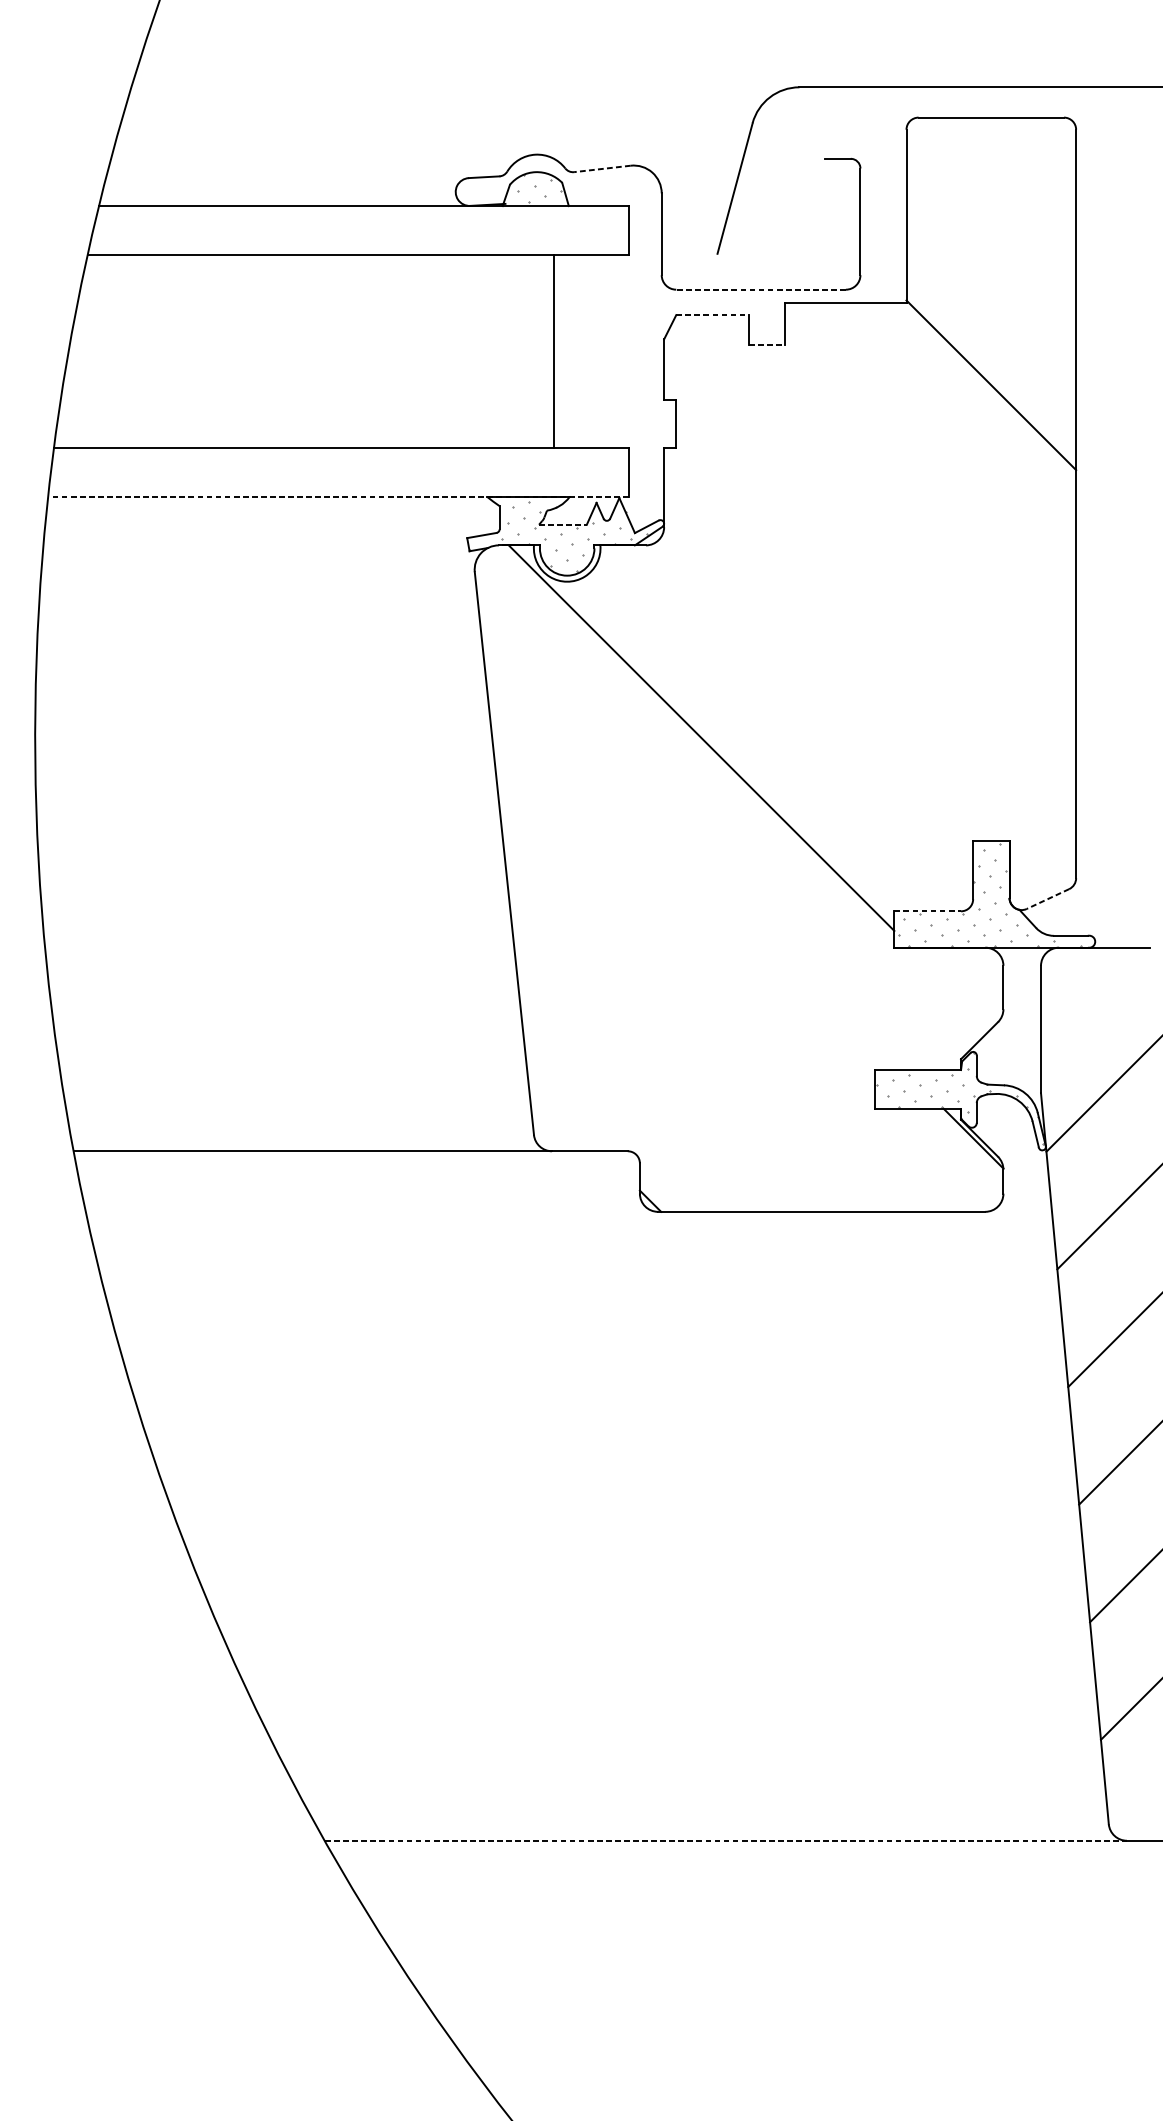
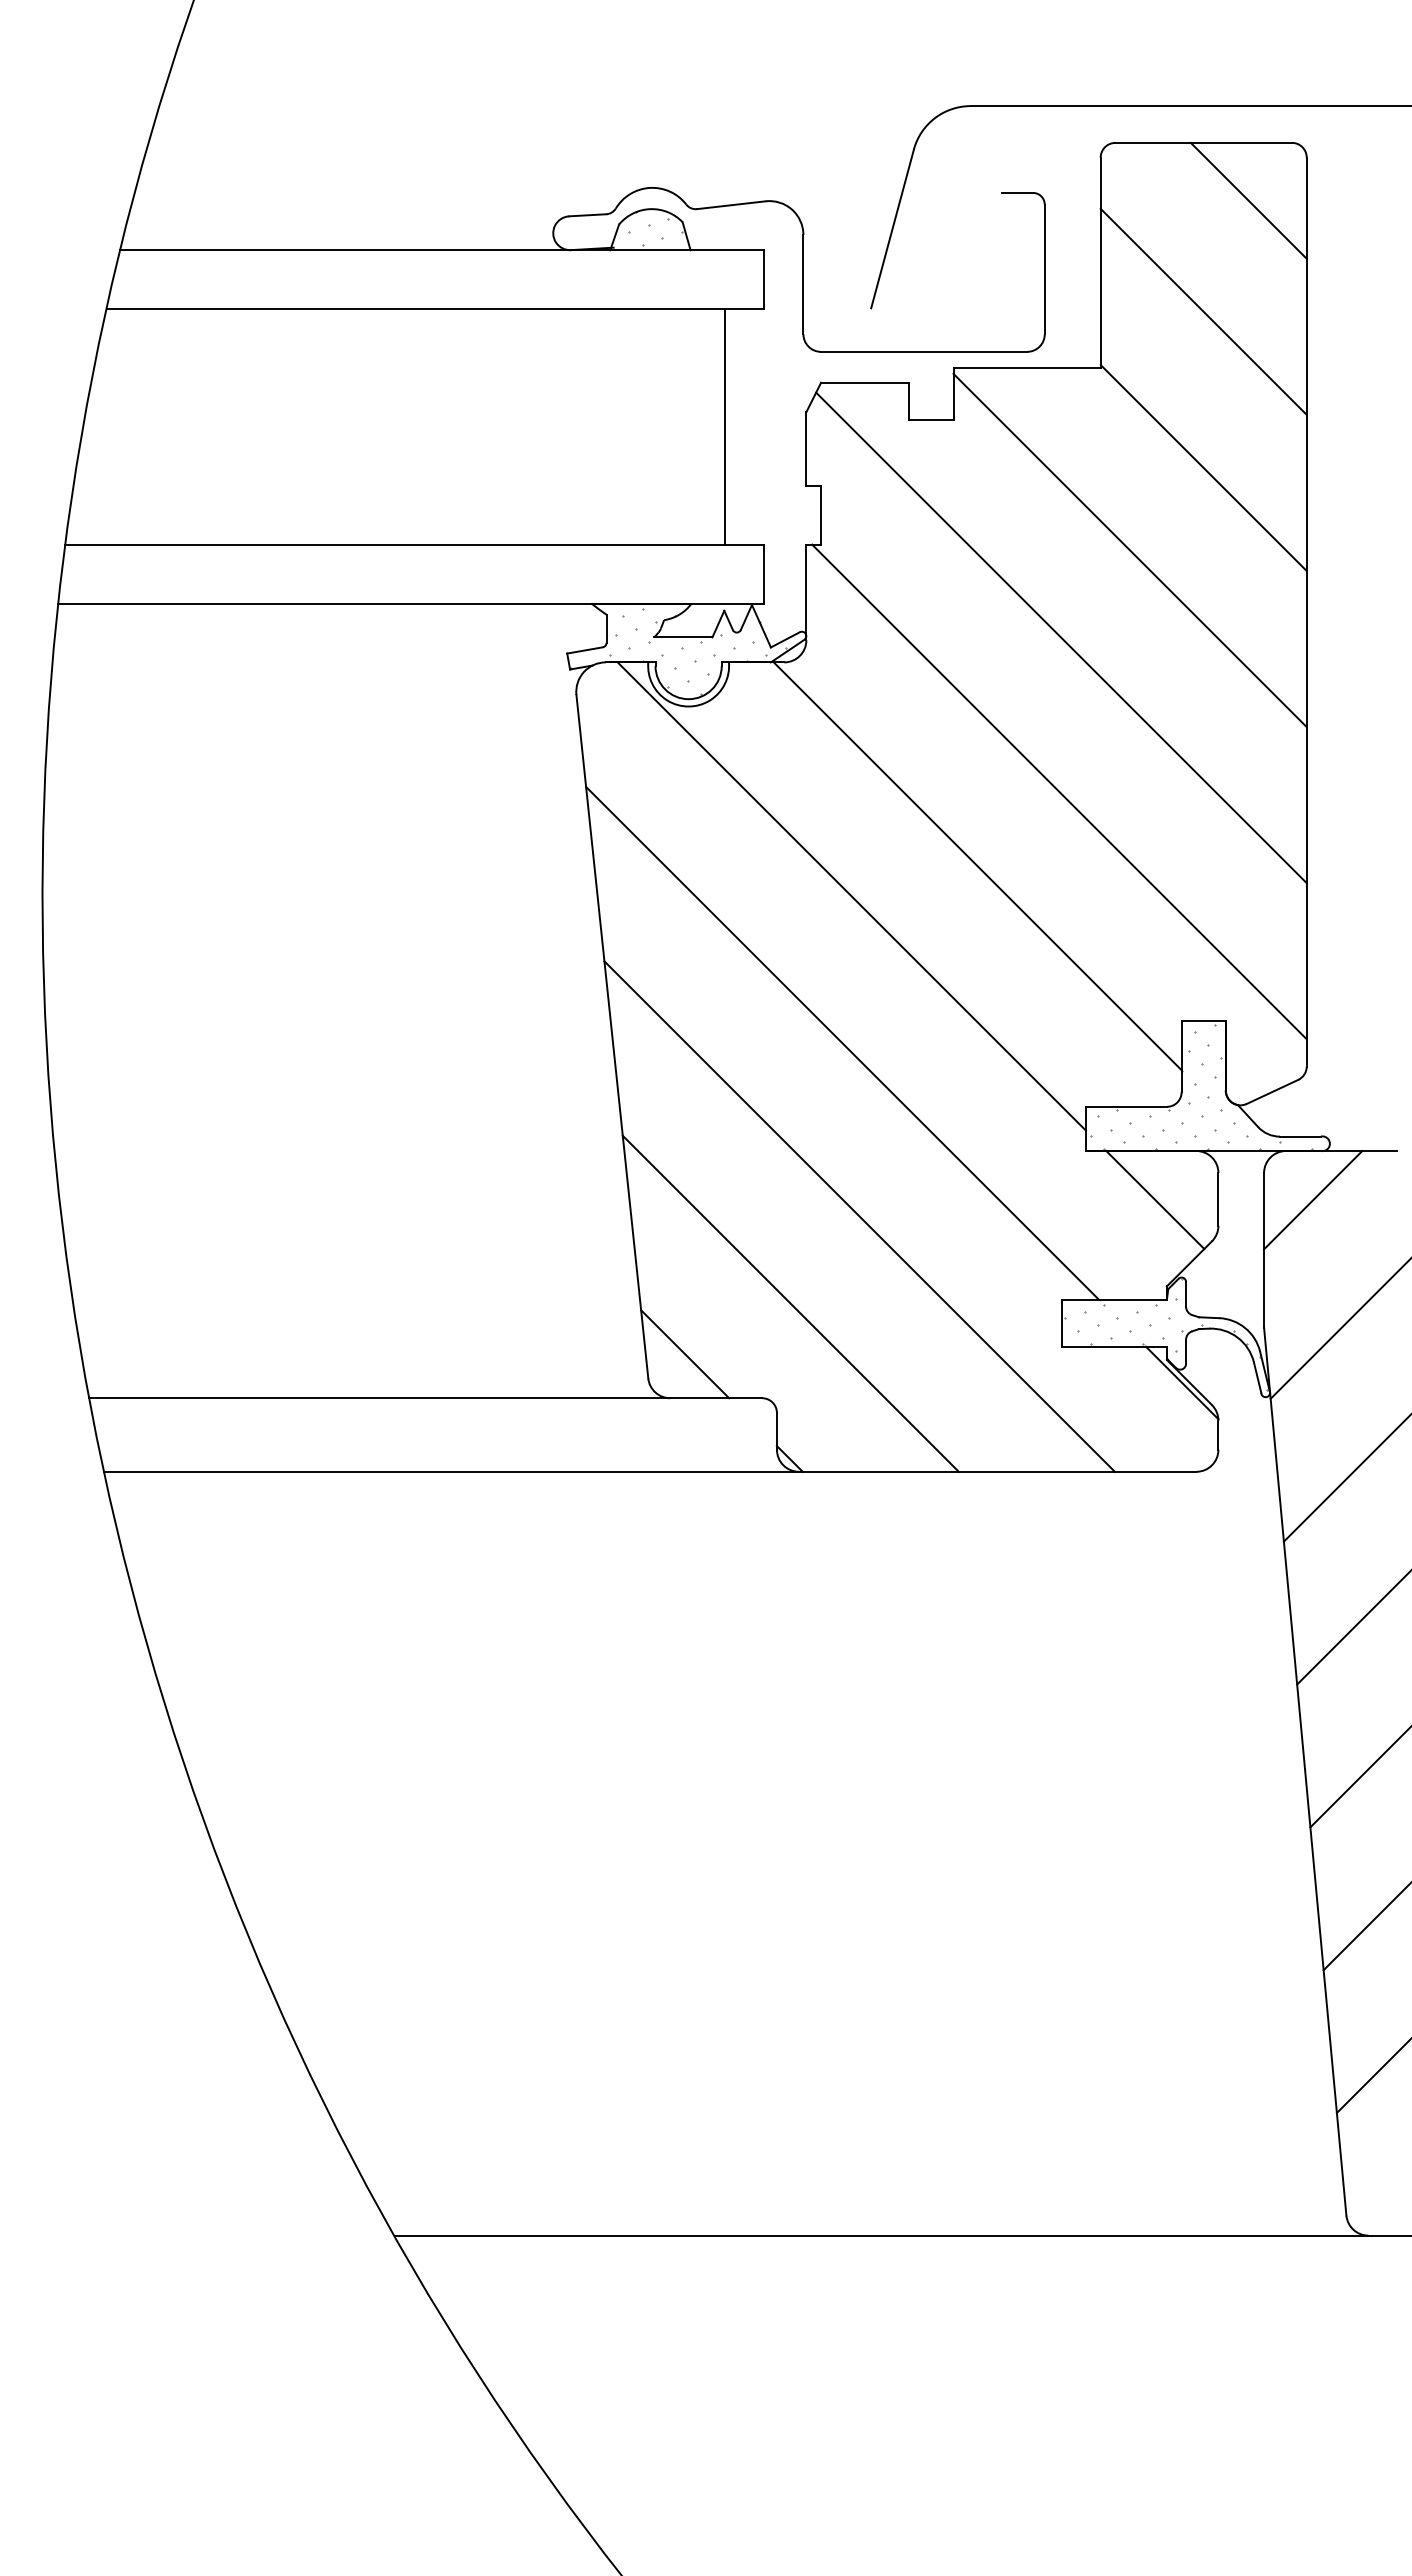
line: (1028, 165) -> (1248, 200), added
line: (602, 169) -> (731, 205), dashed -> solid
line: (991, 256) -> (1203, 311), added
line: (760, 289) -> (923, 351), dashed -> solid
line: (712, 314) -> (865, 382), dashed -> solid
line: (767, 345) -> (931, 419), dashed -> solid
line: (553, 351) -> (725, 426), moved
line: (930, 453) -> (1129, 550), added
line: (339, 496) -> (411, 603), dashed -> solid
line: (562, 524) -> (683, 637), dashed -> solid
line: (874, 524) -> (1061, 637), added
line: (872, 651) -> (1059, 791), added
line: (805, 713) -> (977, 866), added
line: (693, 858) -> (842, 1042), added
line: (1047, 899) -> (1272, 1092), dashed -> solid
line: (927, 911) -> (1126, 1106), dashed -> solid
line: (951, 987) -> (1155, 1199), added
line: (1081, 987) -> (1313, 1199), added
line: (707, 1001) -> (859, 1216), added
line: (651, 1073) -> (790, 1303), added
line: (564, 1115) -> (685, 1354), added
line: (371, 1211) -> (450, 1471), added
line: (726, 1840) -> (881, 2235), dashed -> solid

